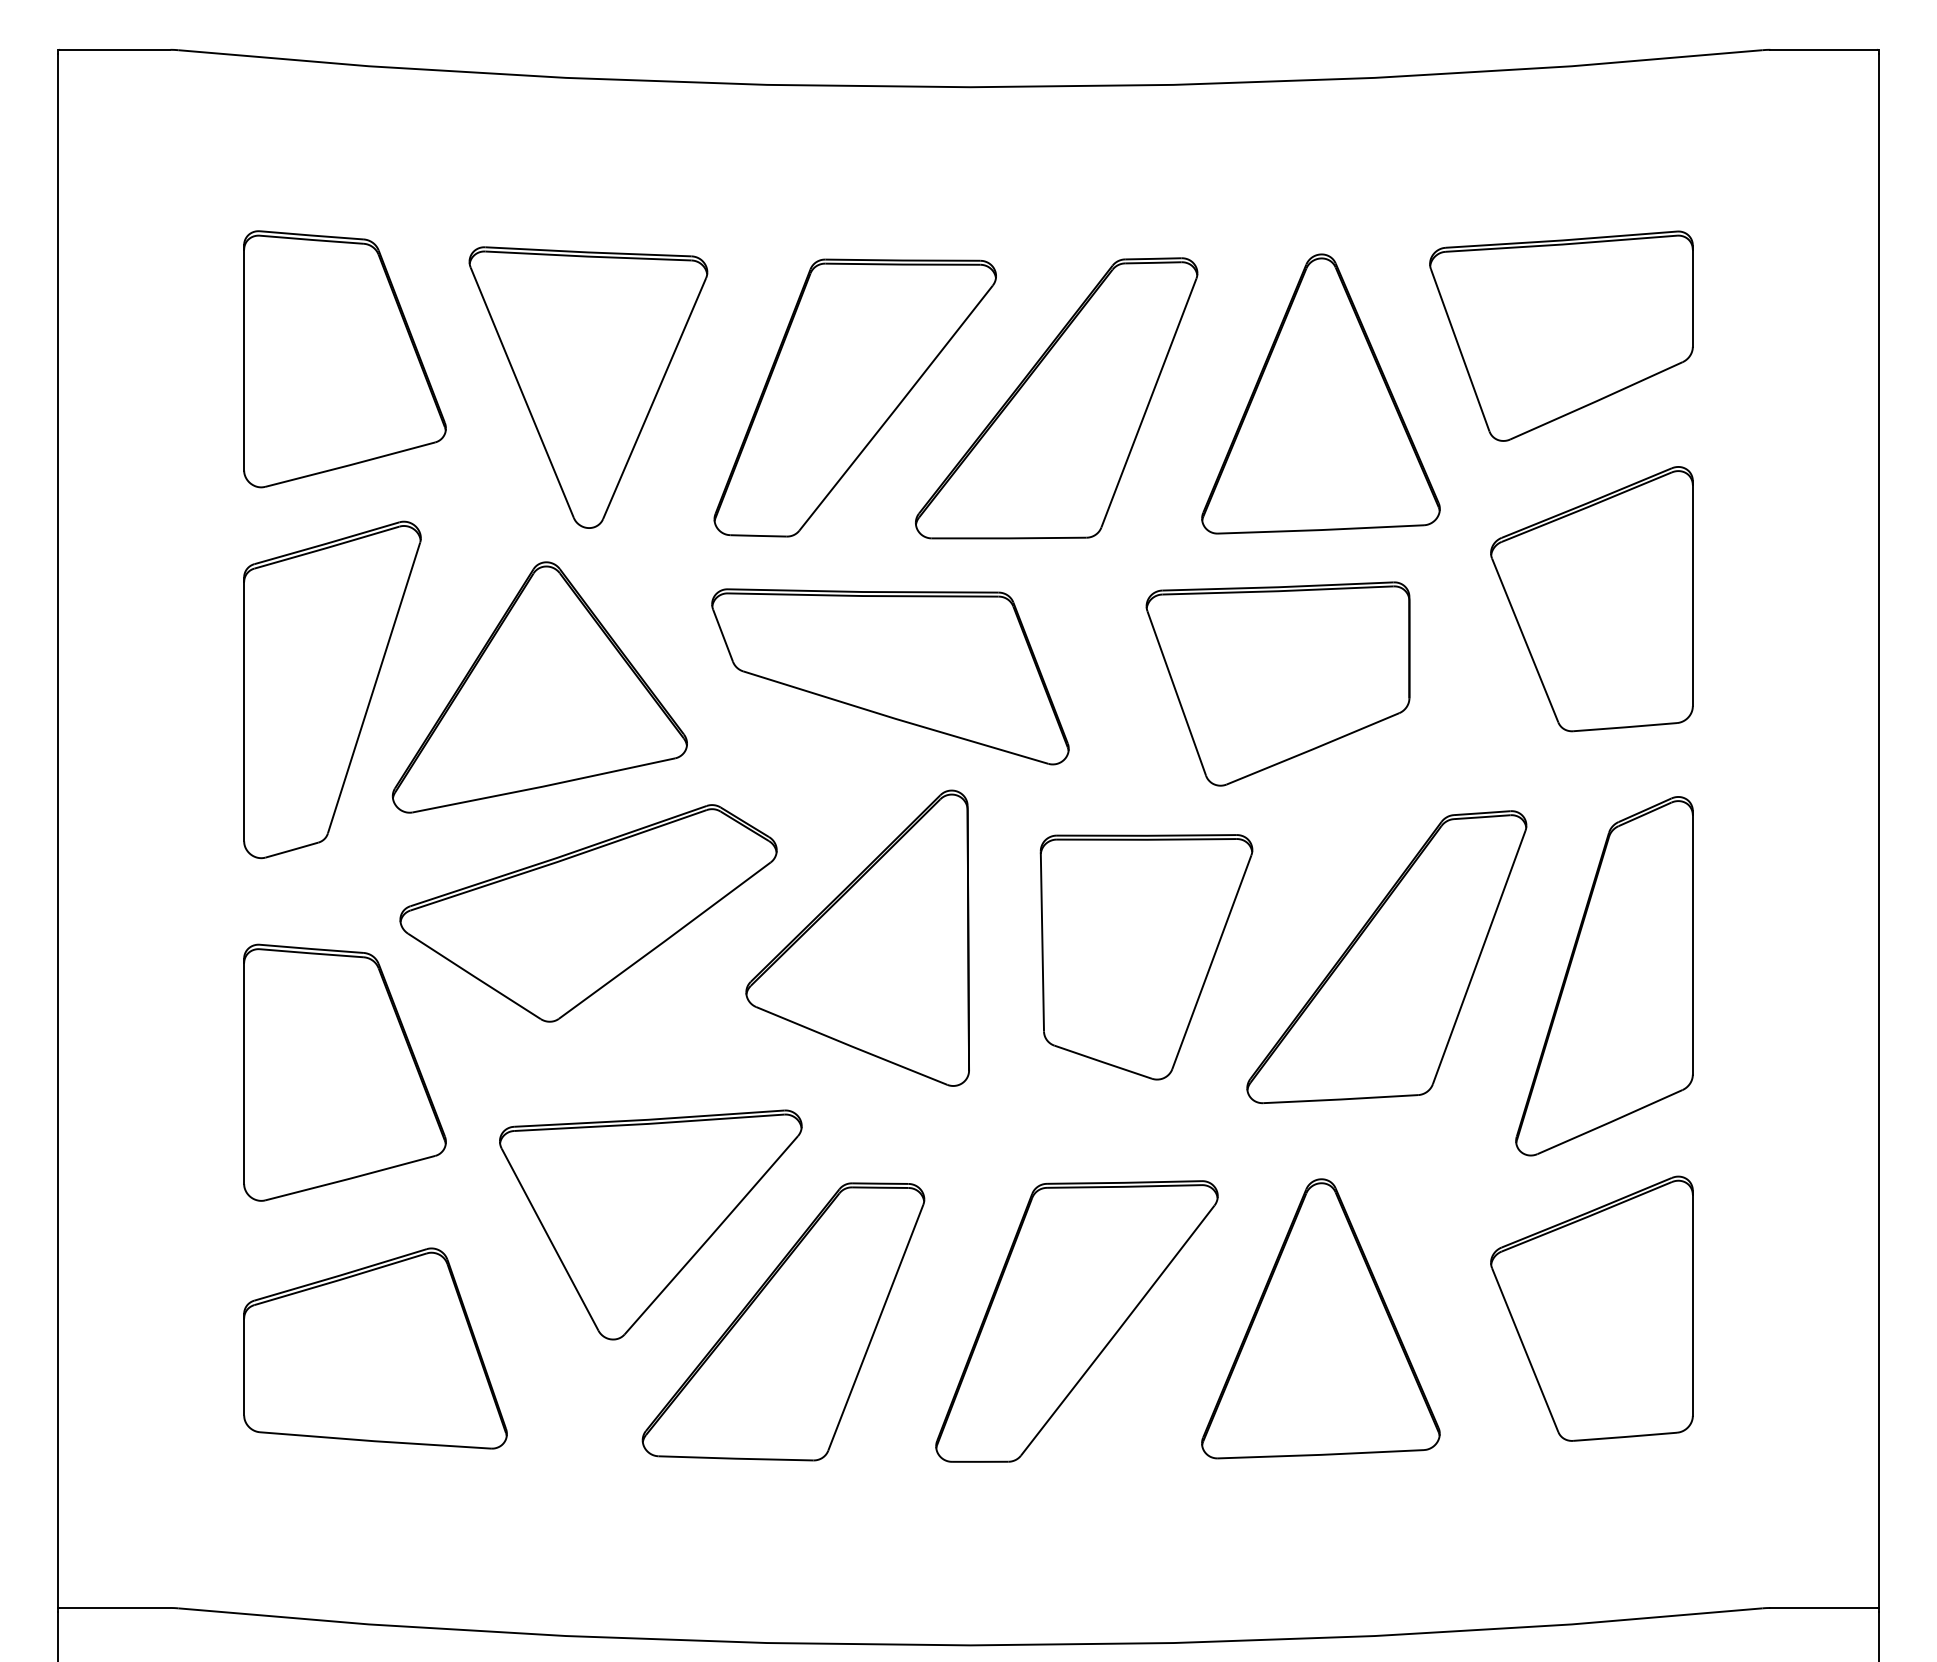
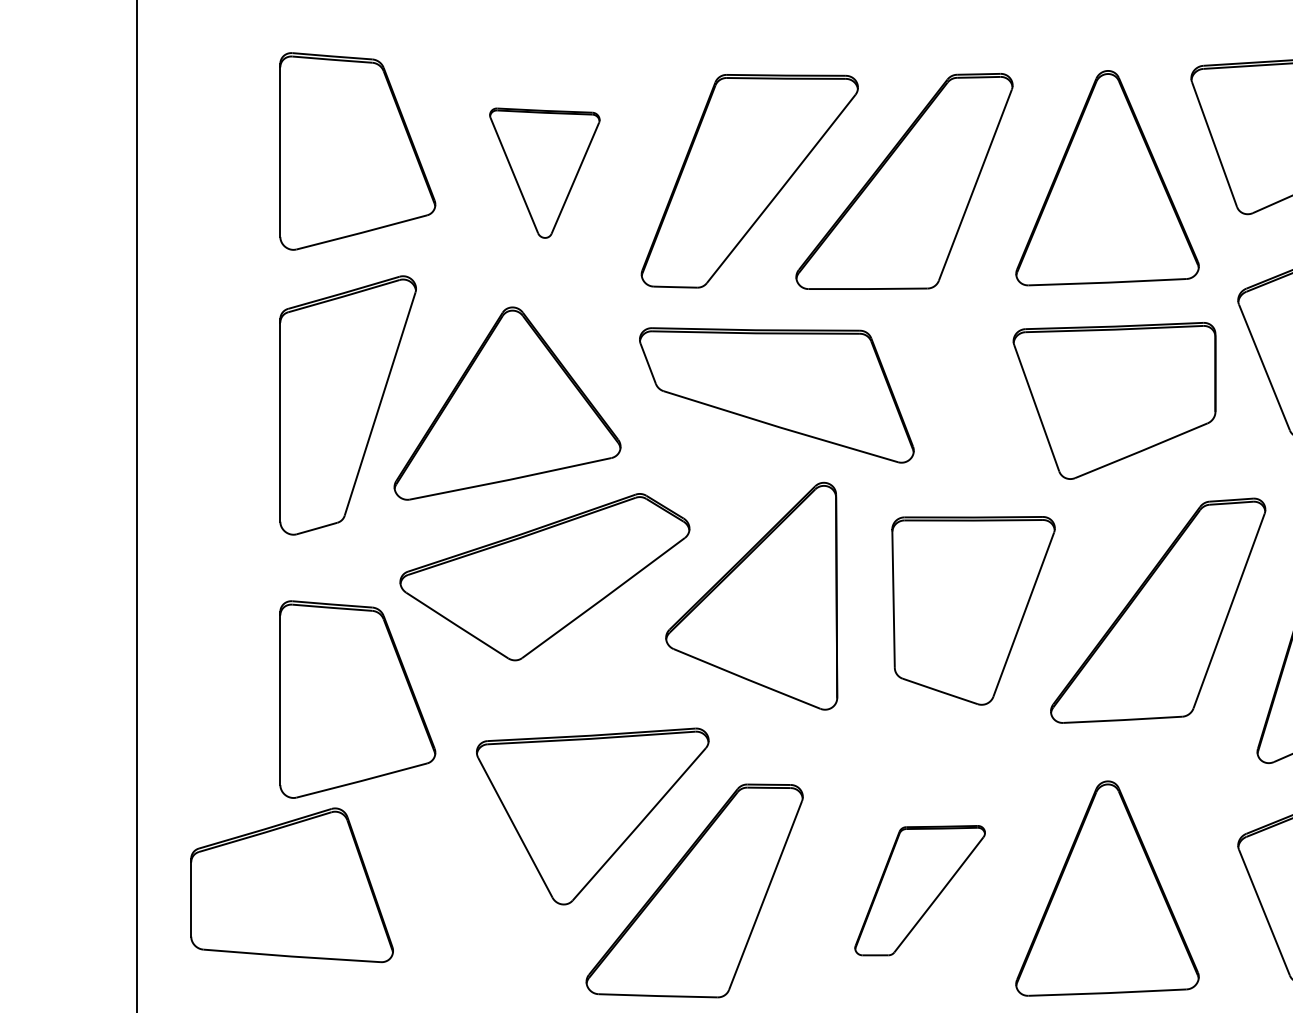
part: (588, 387) -> (544, 173), size x0.6
part: (1277, 683) -> (1114, 400), moved
part: (1076, 1321) -> (919, 890), size x0.6
part: (375, 1348) -> (292, 885), moved

